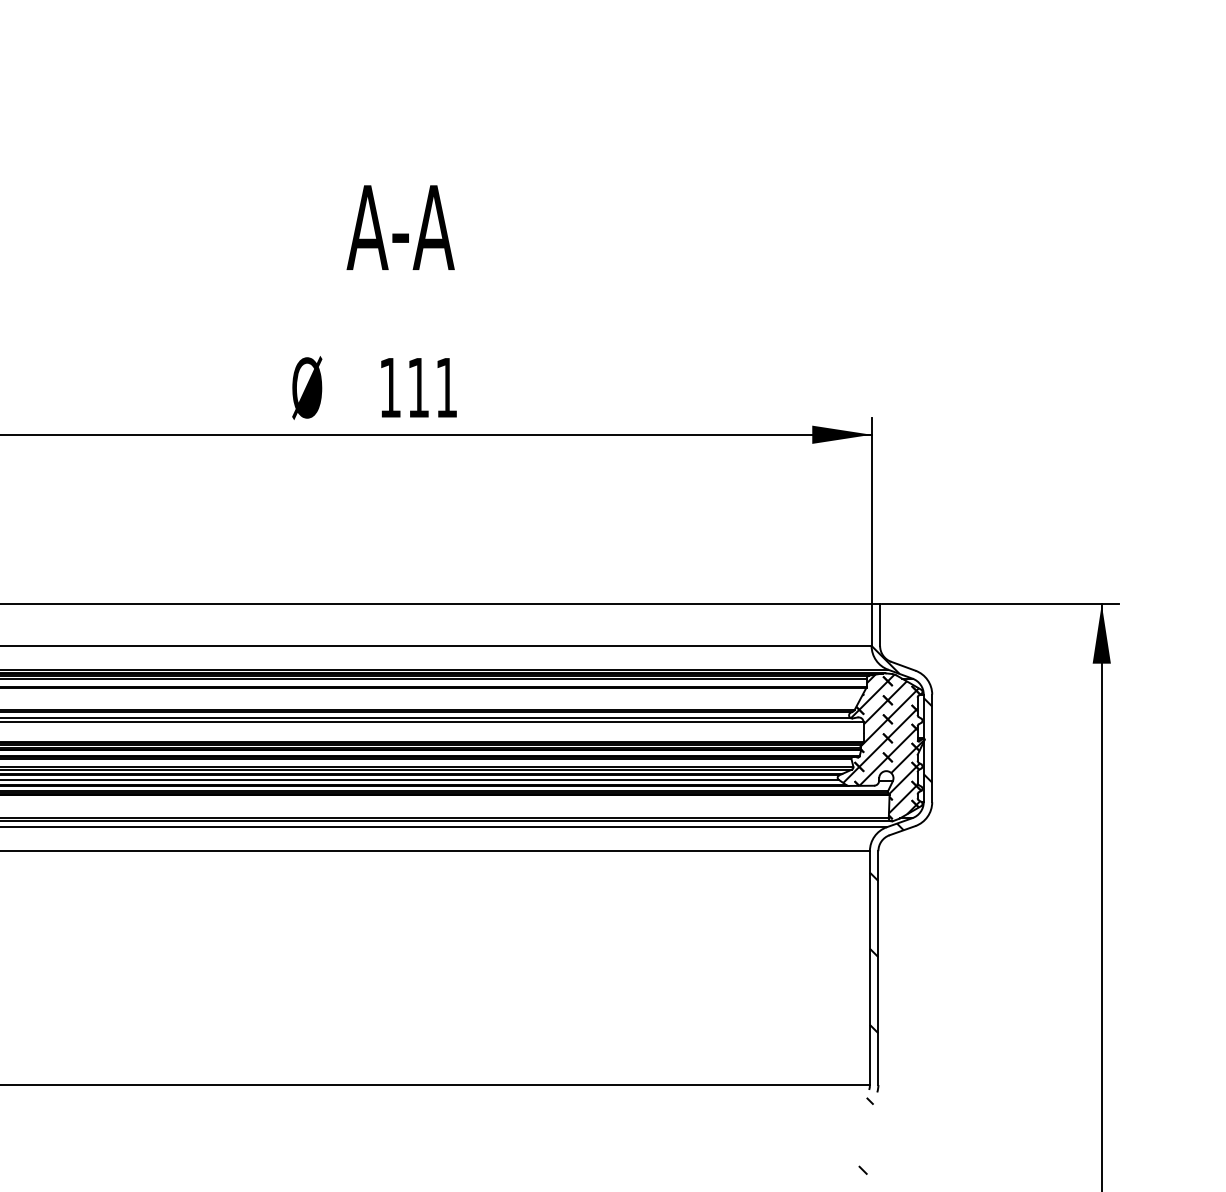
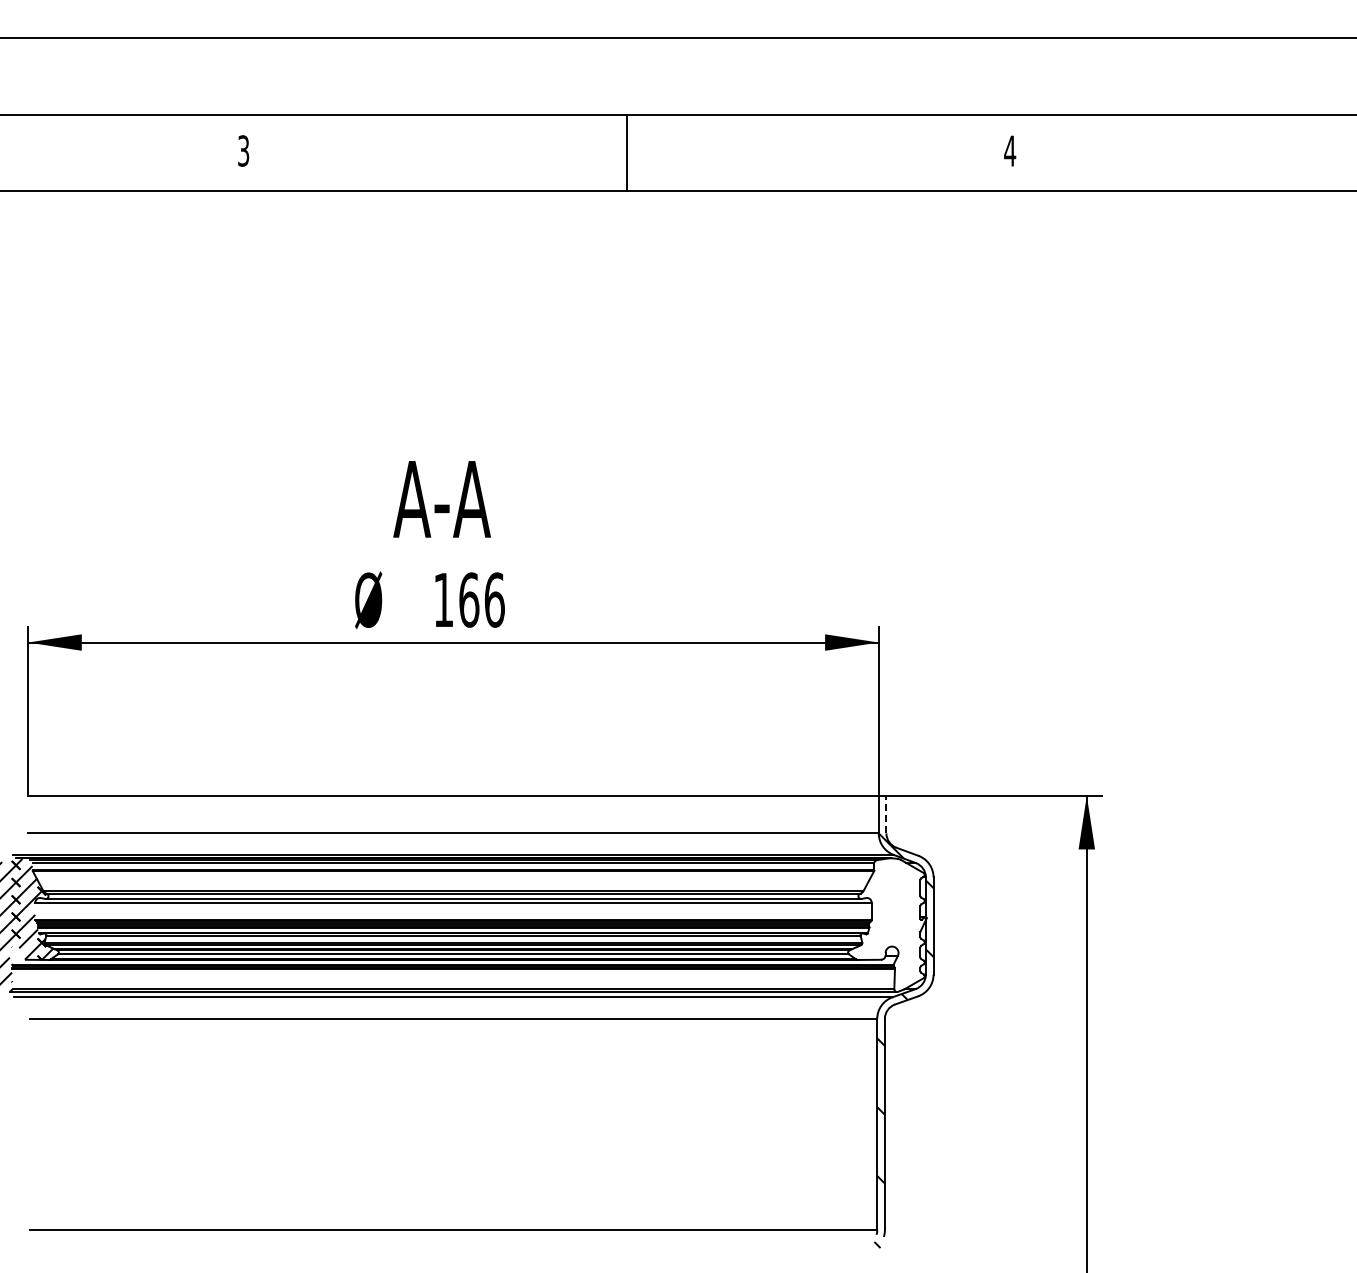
text: (400, 227) -> (441, 499), moved
text: (432, 387) -> (481, 599), 111 -> 166
line: (880, 625) -> (886, 814), solid -> dashed
hatch: (883, 746) -> (889, 924), removed

